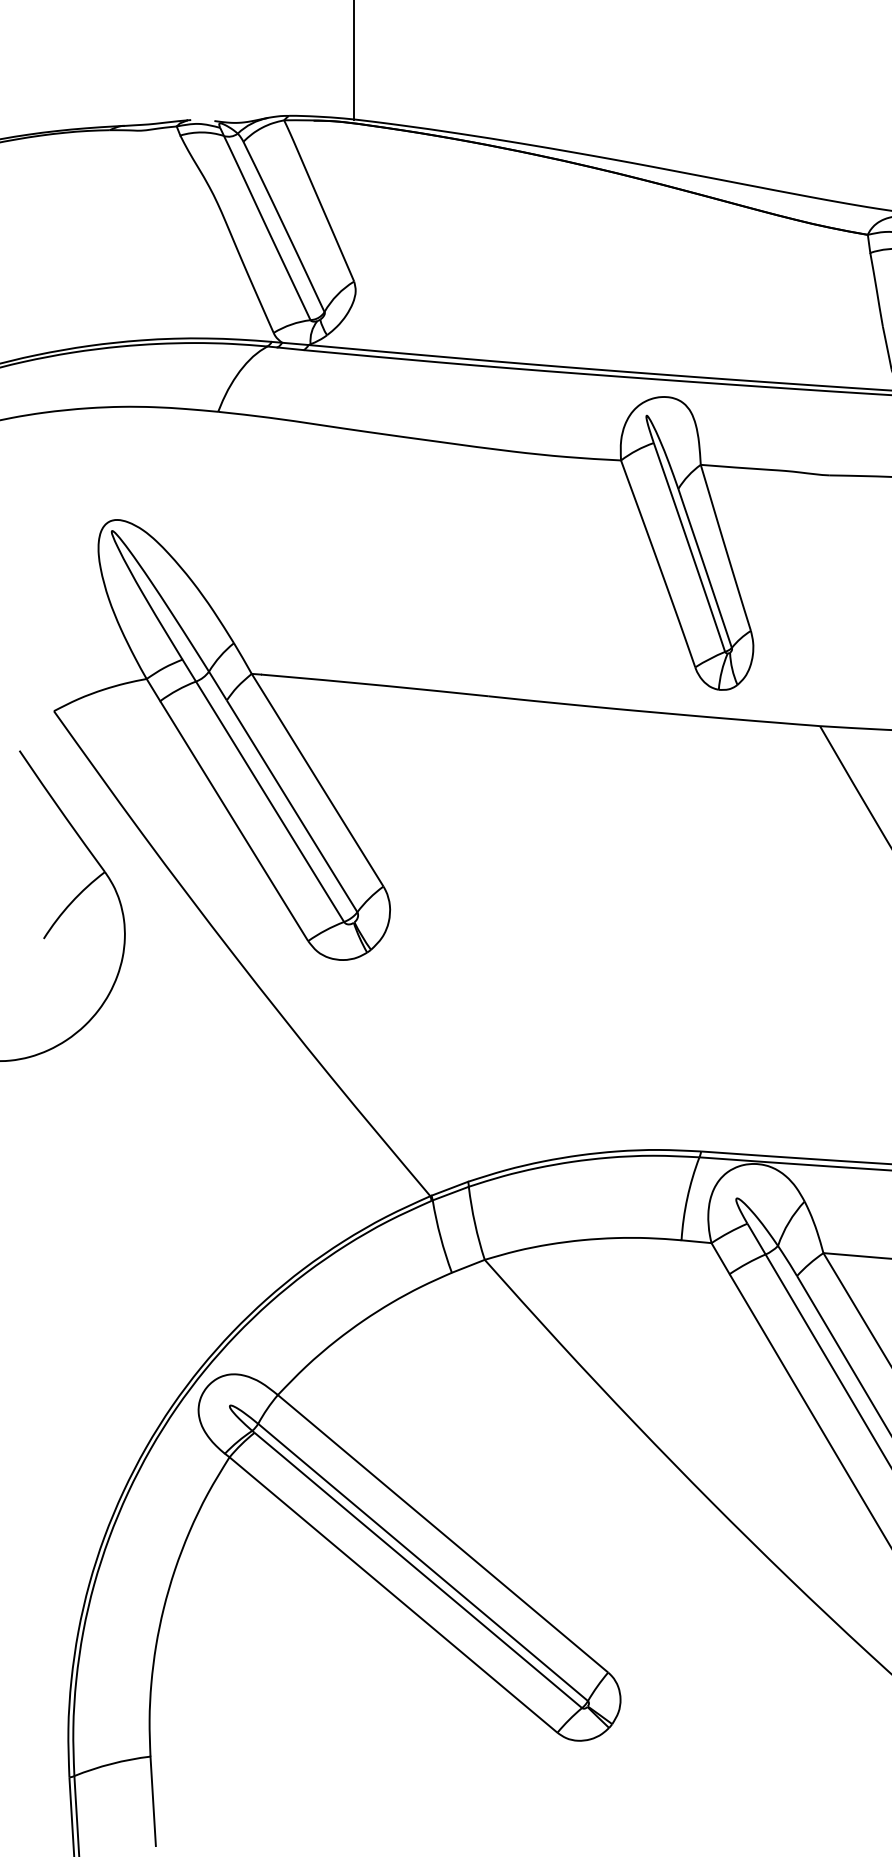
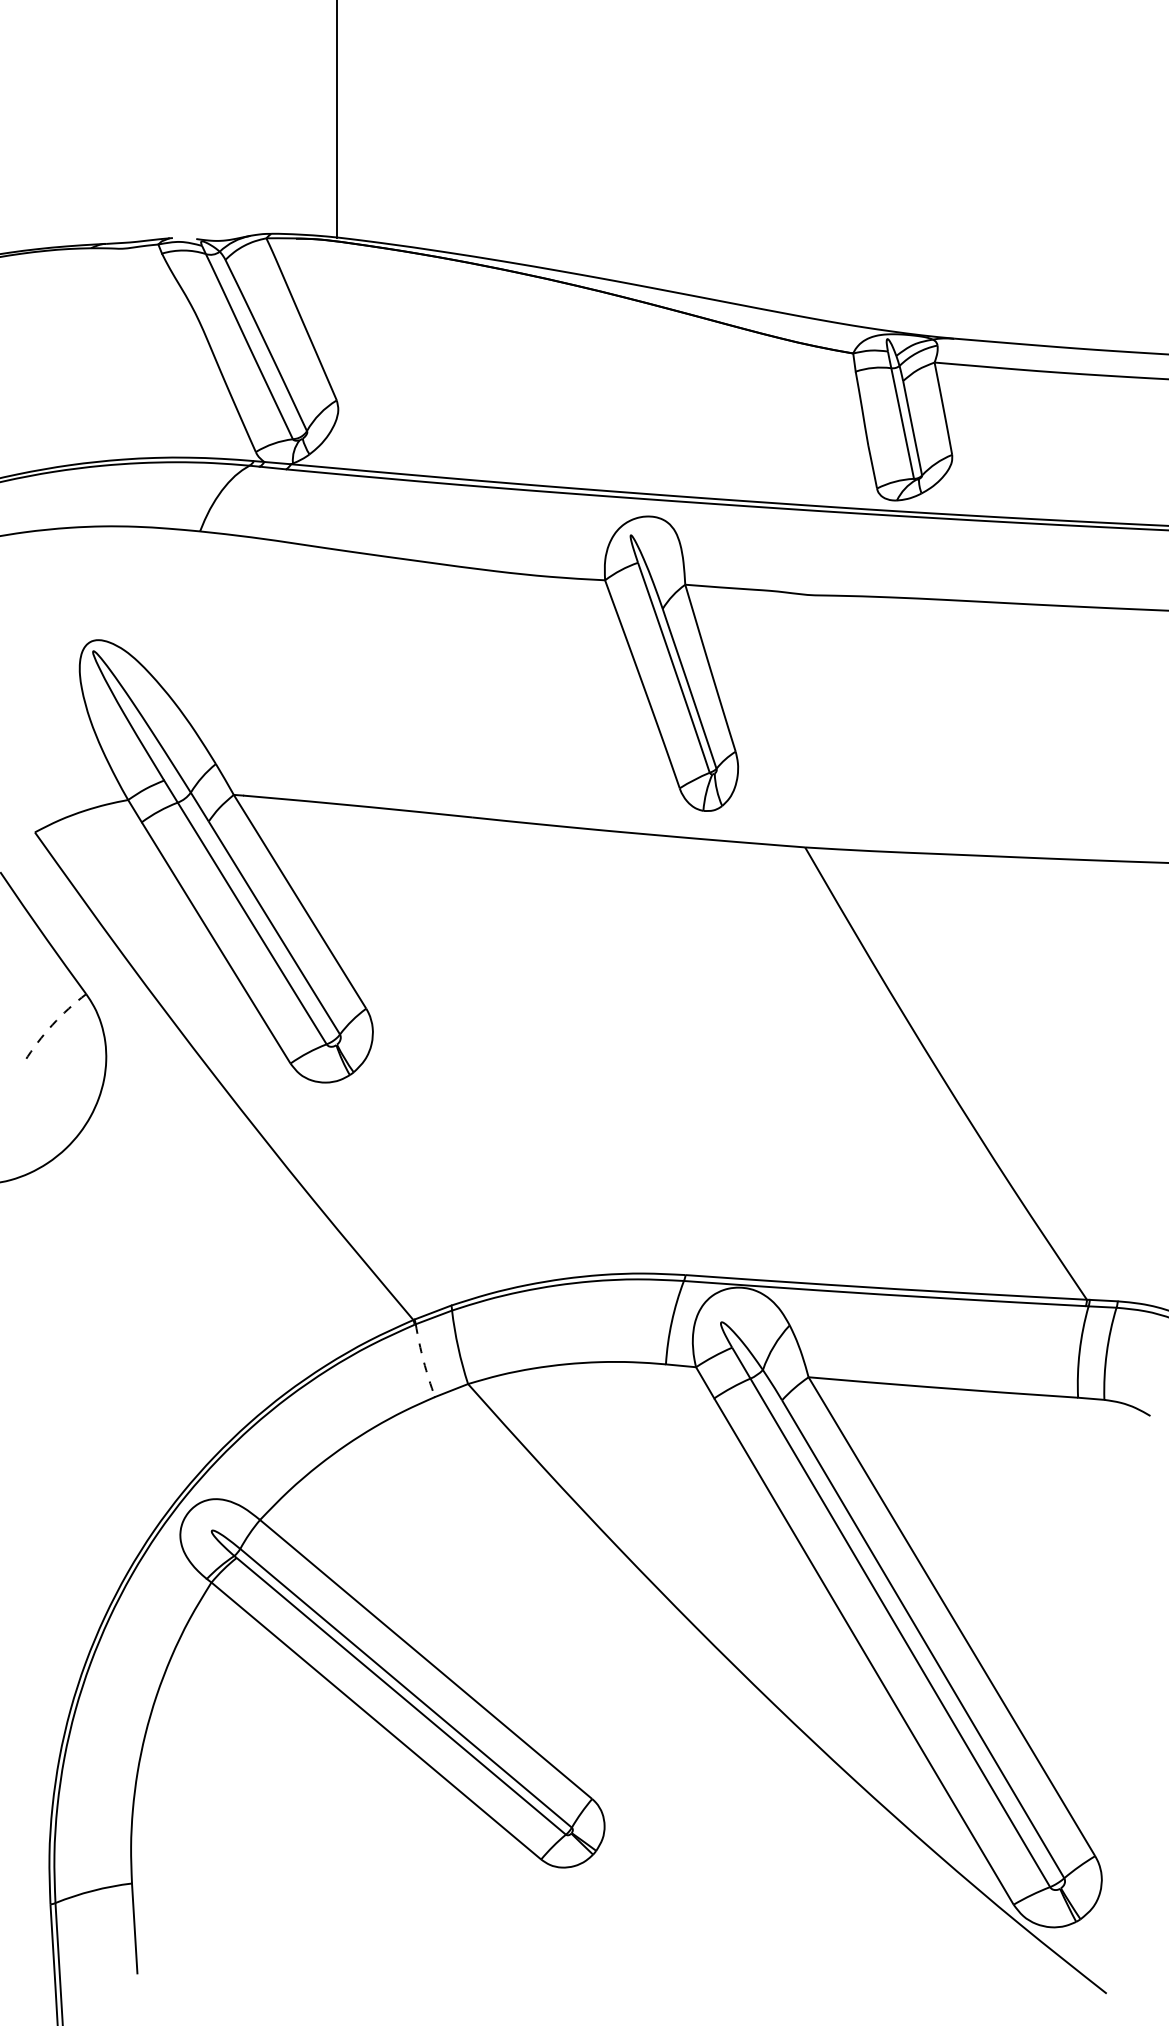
arc: (71, 902) -> (52, 1024), solid -> dashed
arc: (440, 1237) -> (423, 1361), solid -> dashed

